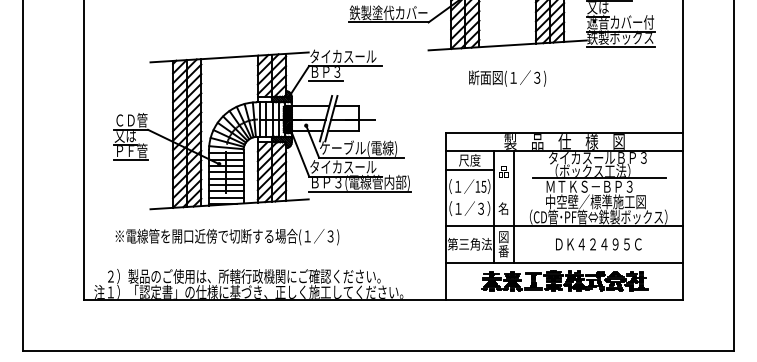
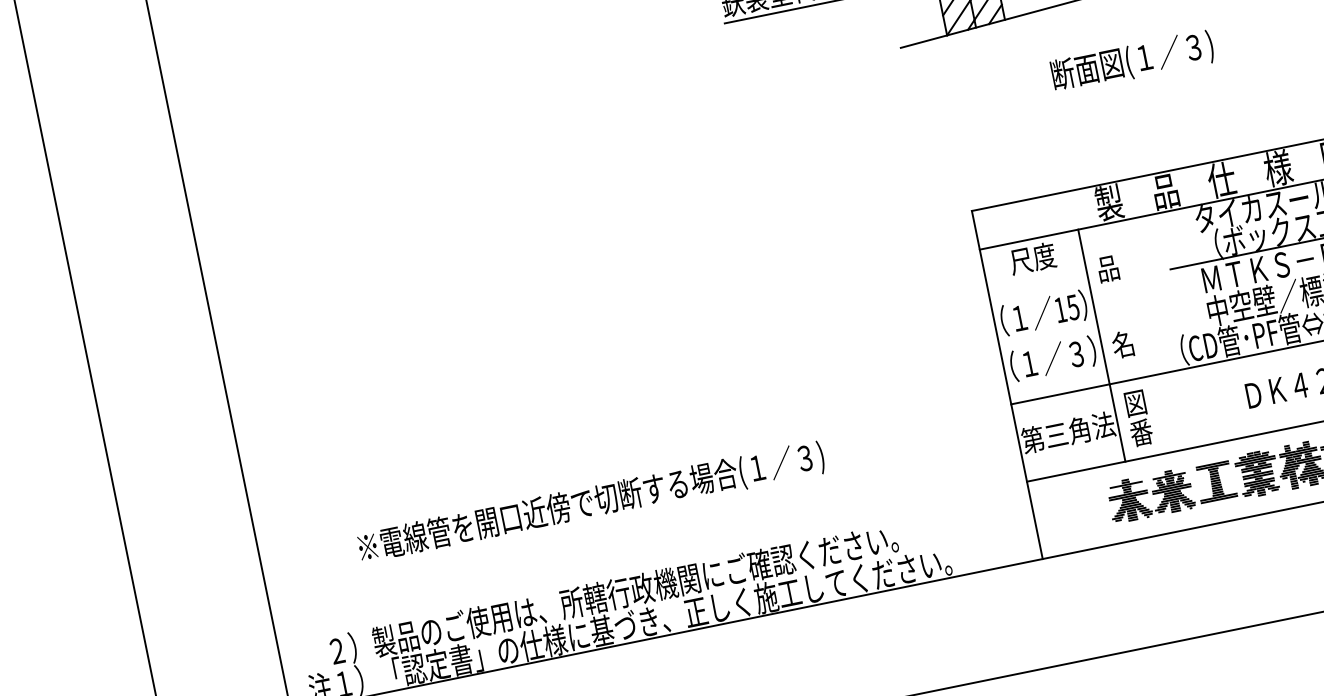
text: (507, 78) -> (1132, 61), moved
part: (262, 129) -> (589, 282), removed
line: (469, 169) -> (1035, 277), removed
line: (513, 207) -> (1143, 337), removed
text: (227, 237) -> (591, 504), moved

